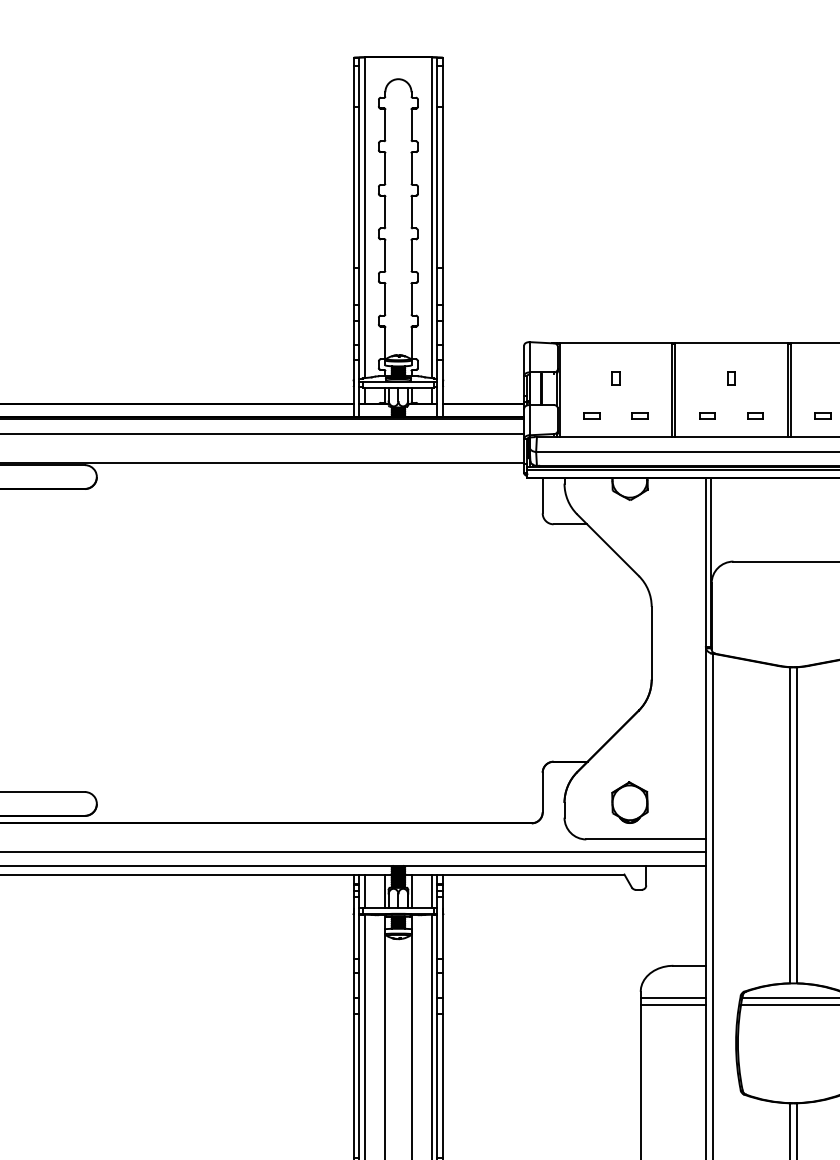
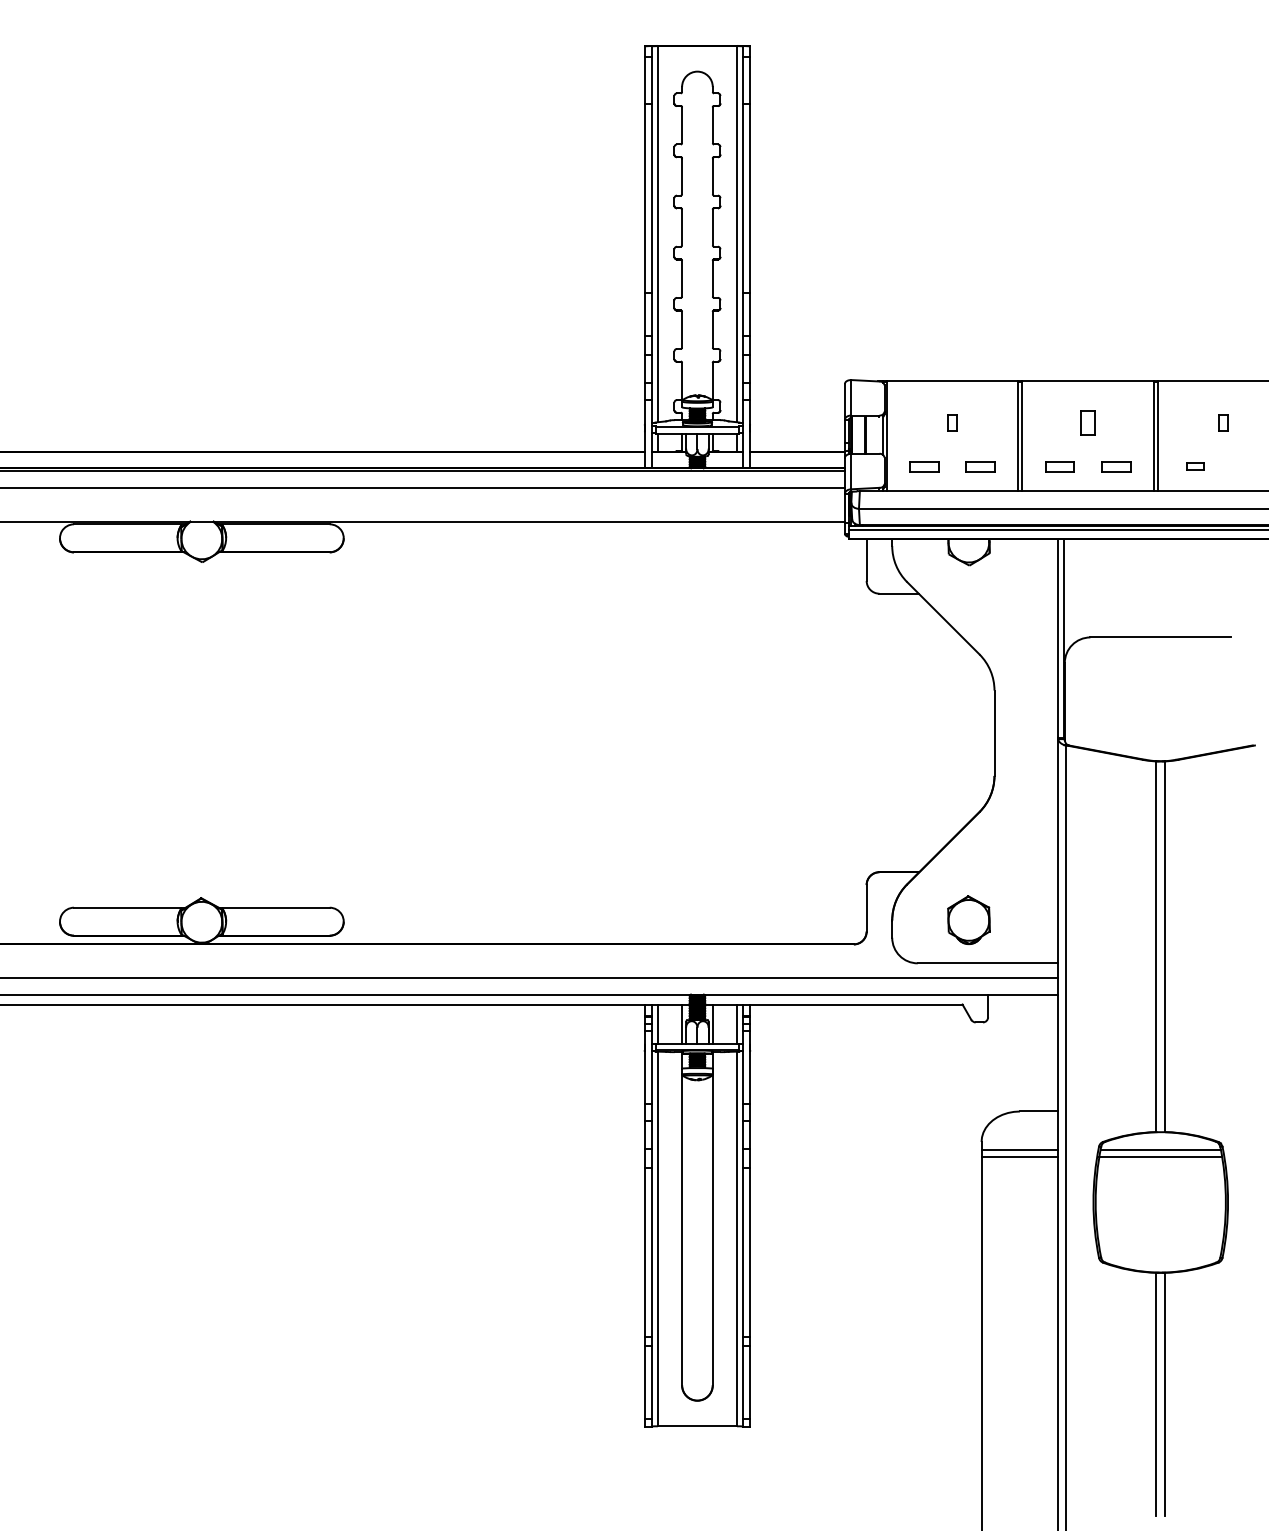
part: (731, 378) -> (1088, 422), size x1.6
part: (592, 415) -> (924, 466), size x1.6
part: (639, 415) -> (980, 466), size x1.6
part: (707, 415) -> (1059, 466), size x1.6
part: (754, 415) -> (1115, 466), size x1.6

